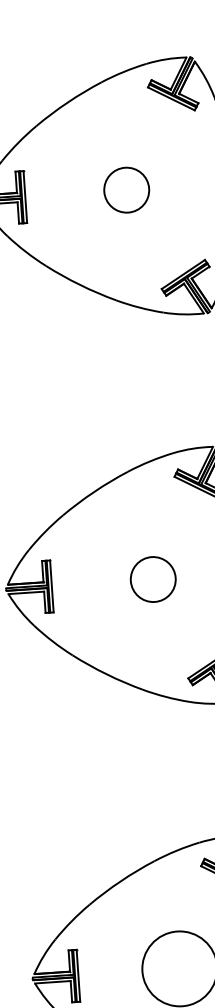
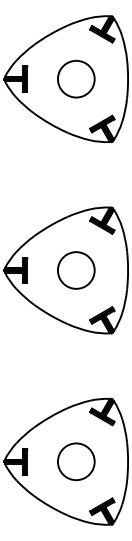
circle: (124, 188) -> (75, 78), size x1.67
circle: (151, 579) -> (75, 270), size x1.67

